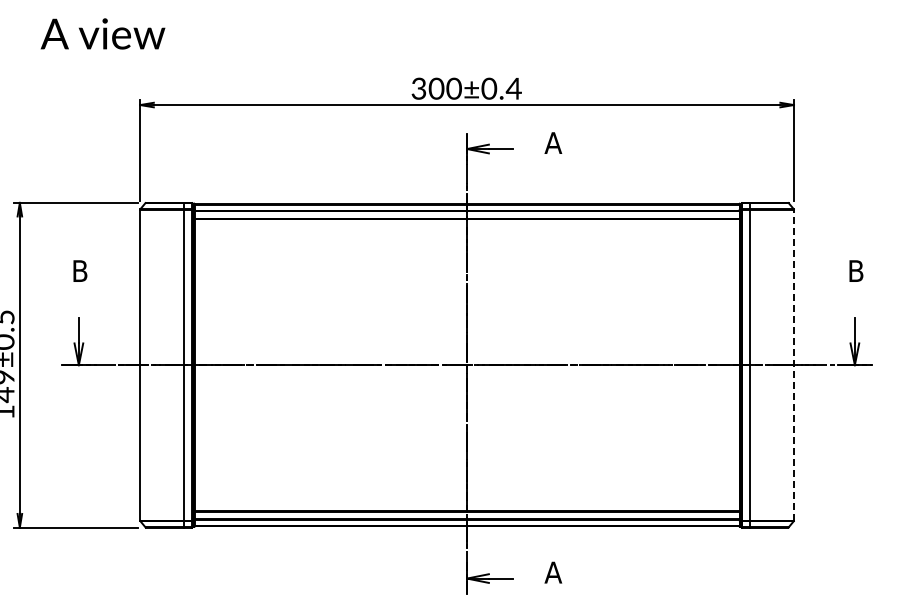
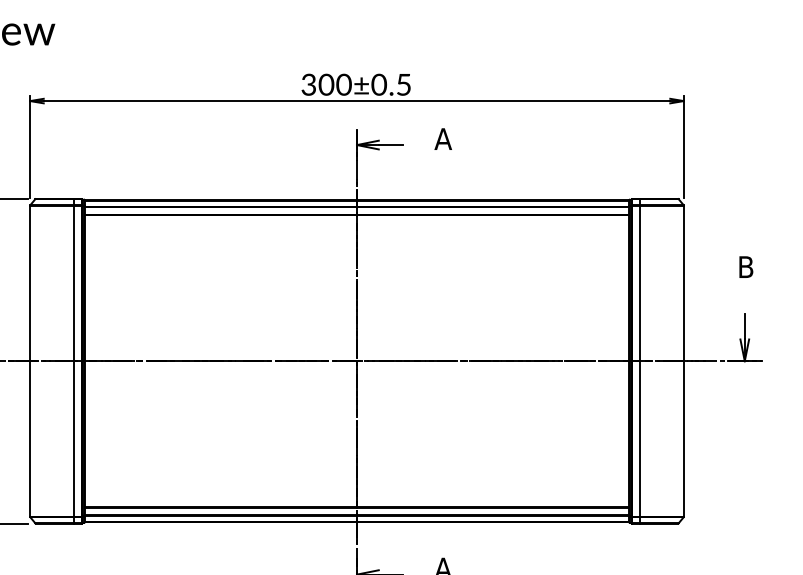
text: (513, 88) -> (403, 84), 300±0.4 -> 300±0.5
line: (793, 365) -> (683, 361), dashed -> solid

